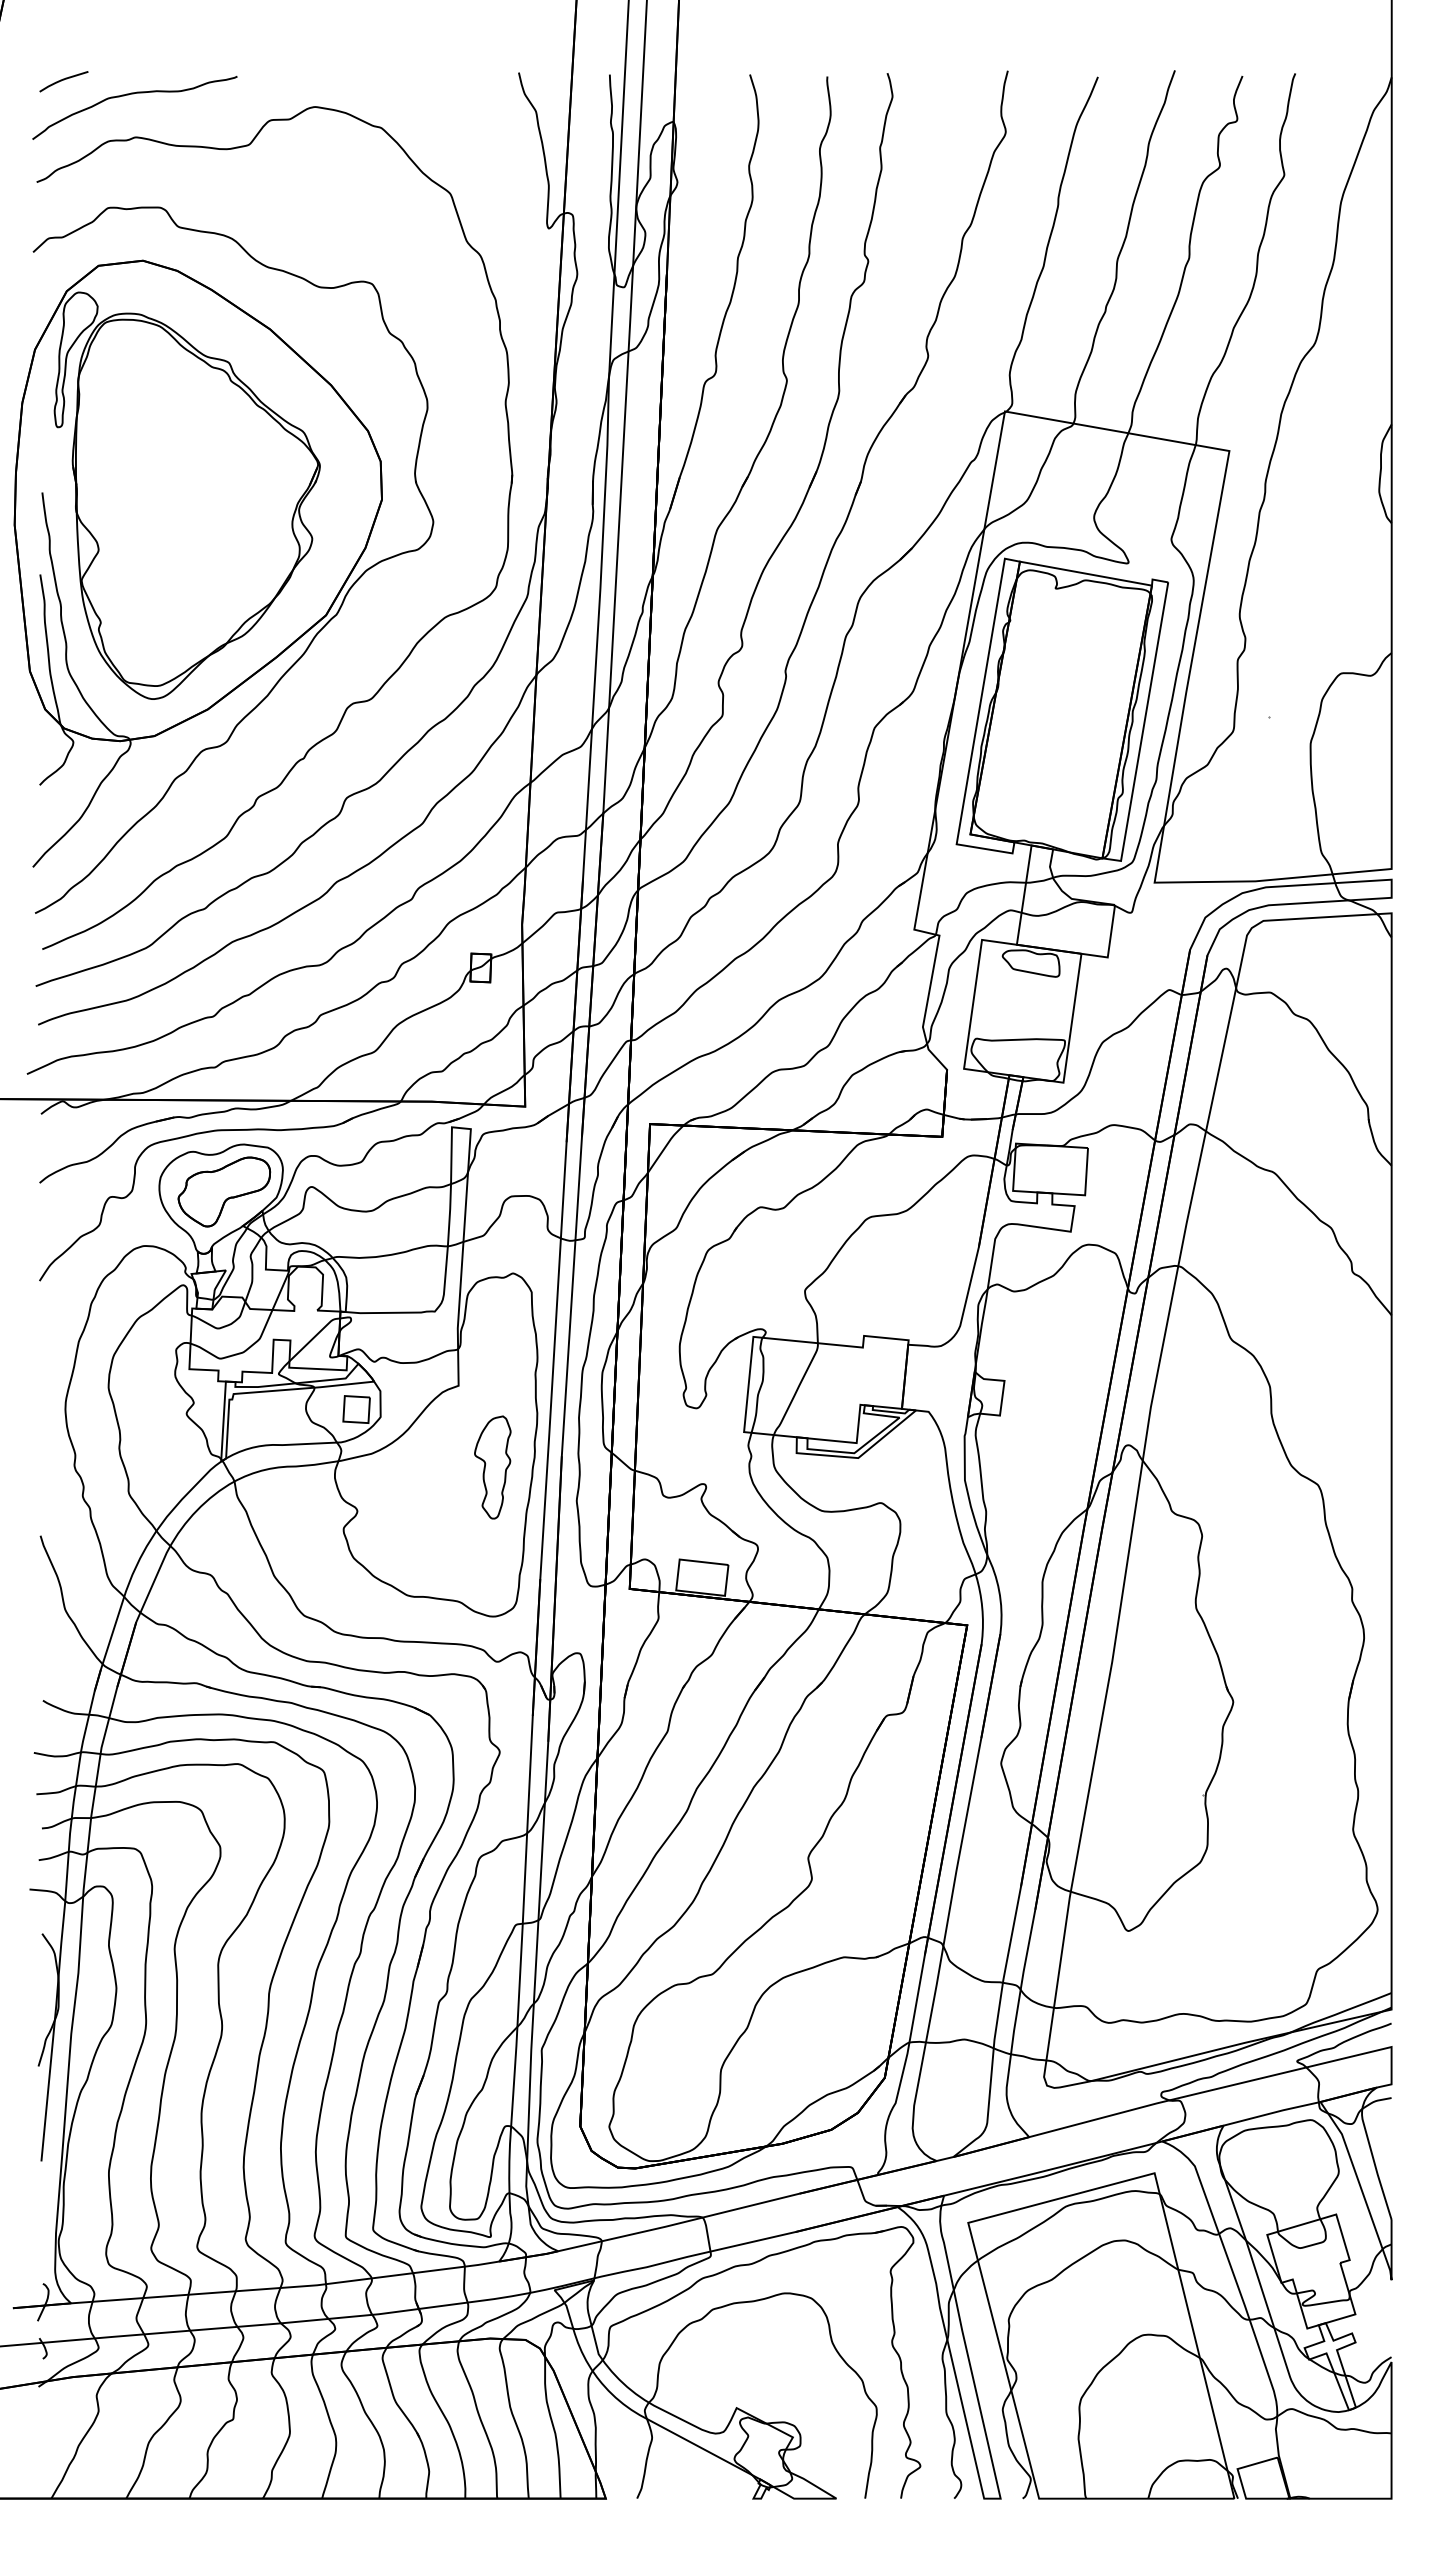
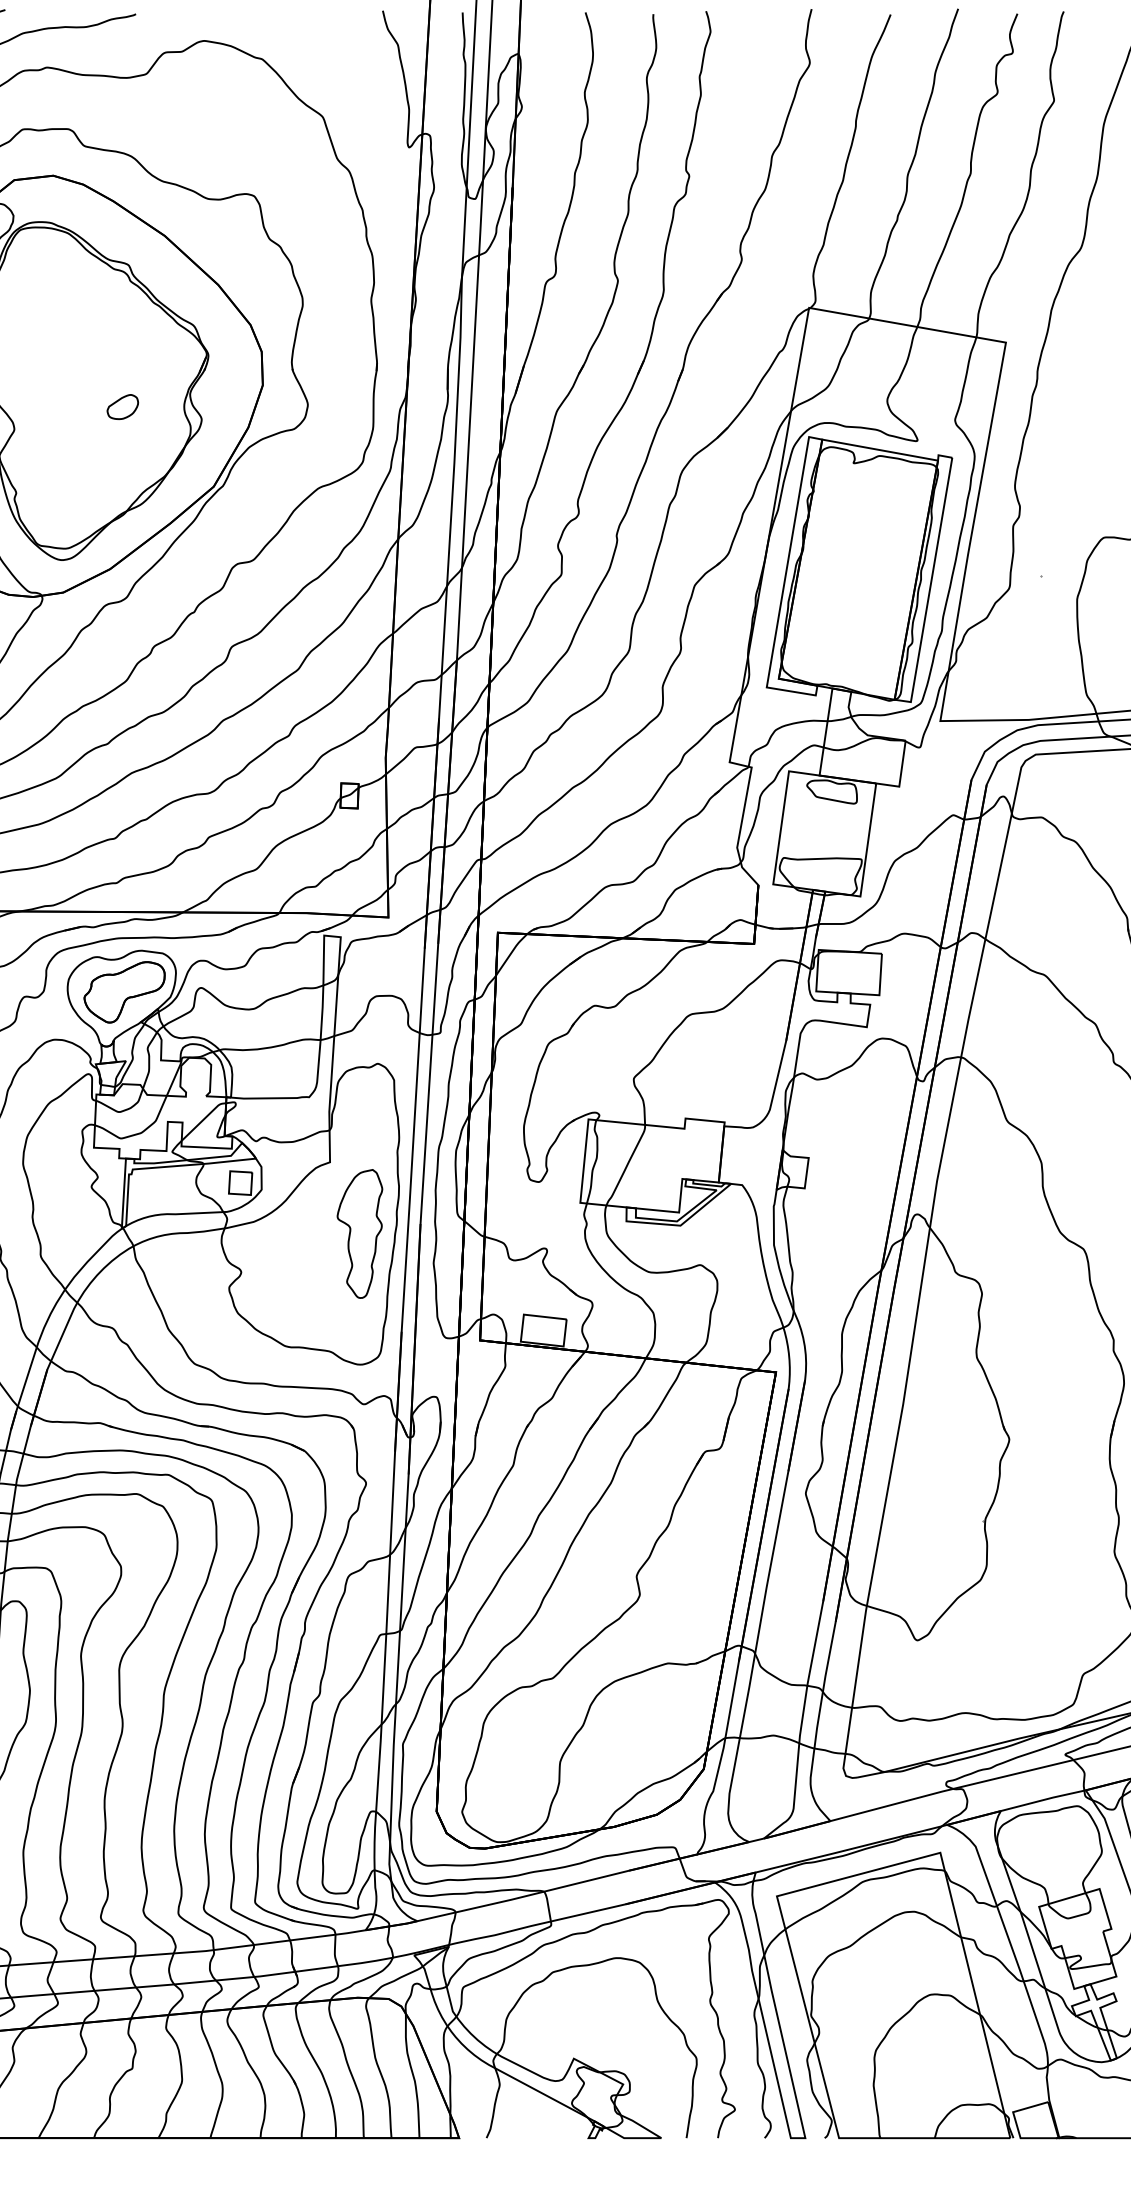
part: (222, 524) -> (122, 407), added
part: (492, 1467) -> (359, 1233), size x1.43

